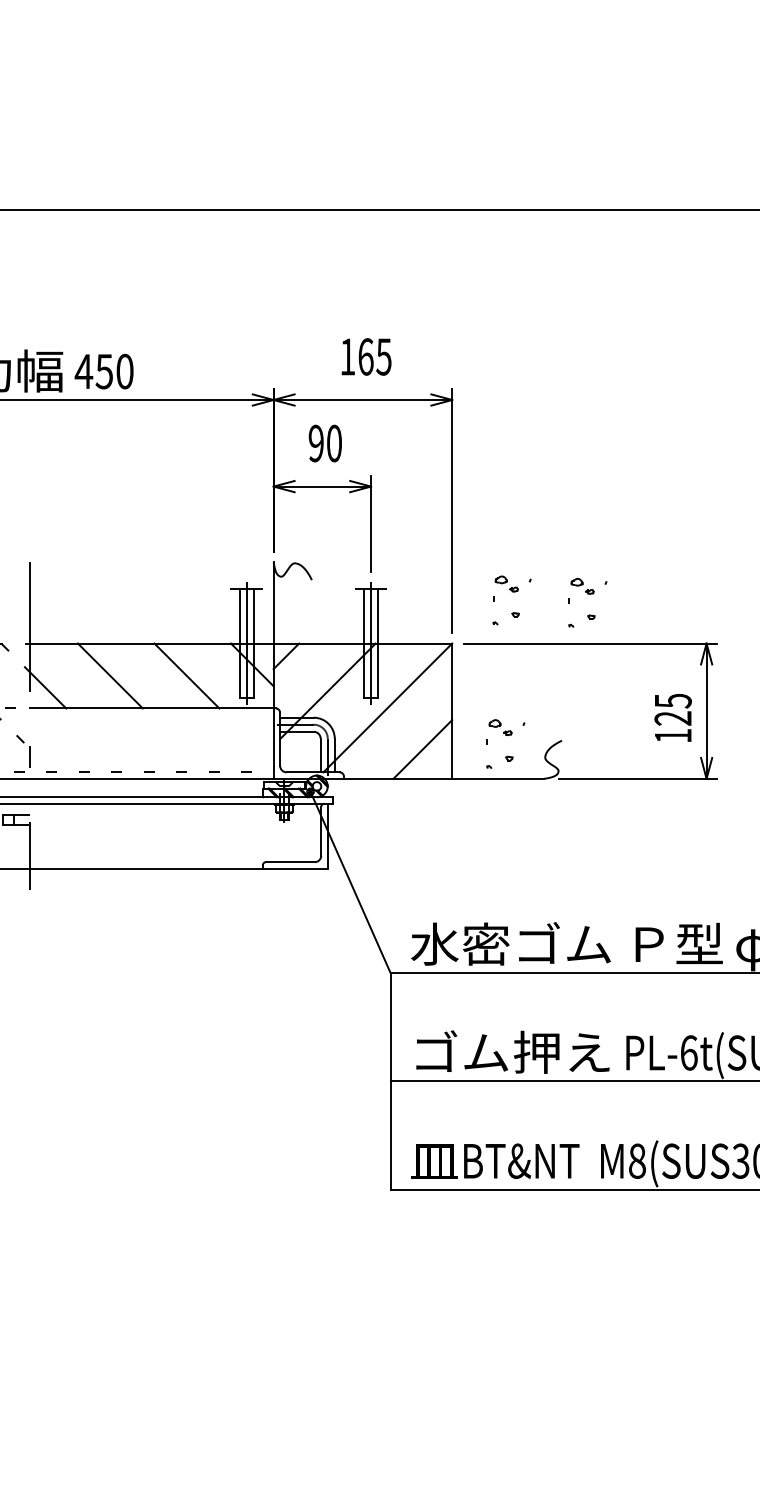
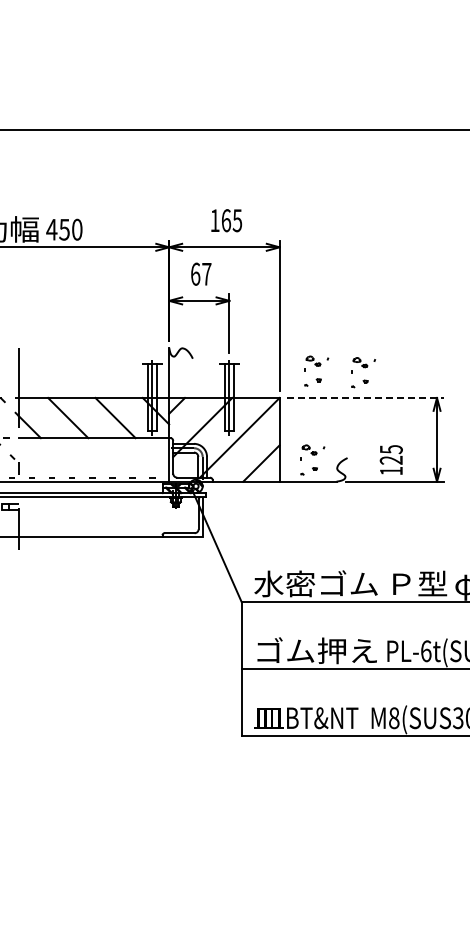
text: (325, 442) -> (201, 273), 90 -> 67
line: (590, 642) -> (365, 397), solid -> dashed
text: (671, 717) -> (390, 459), moved

